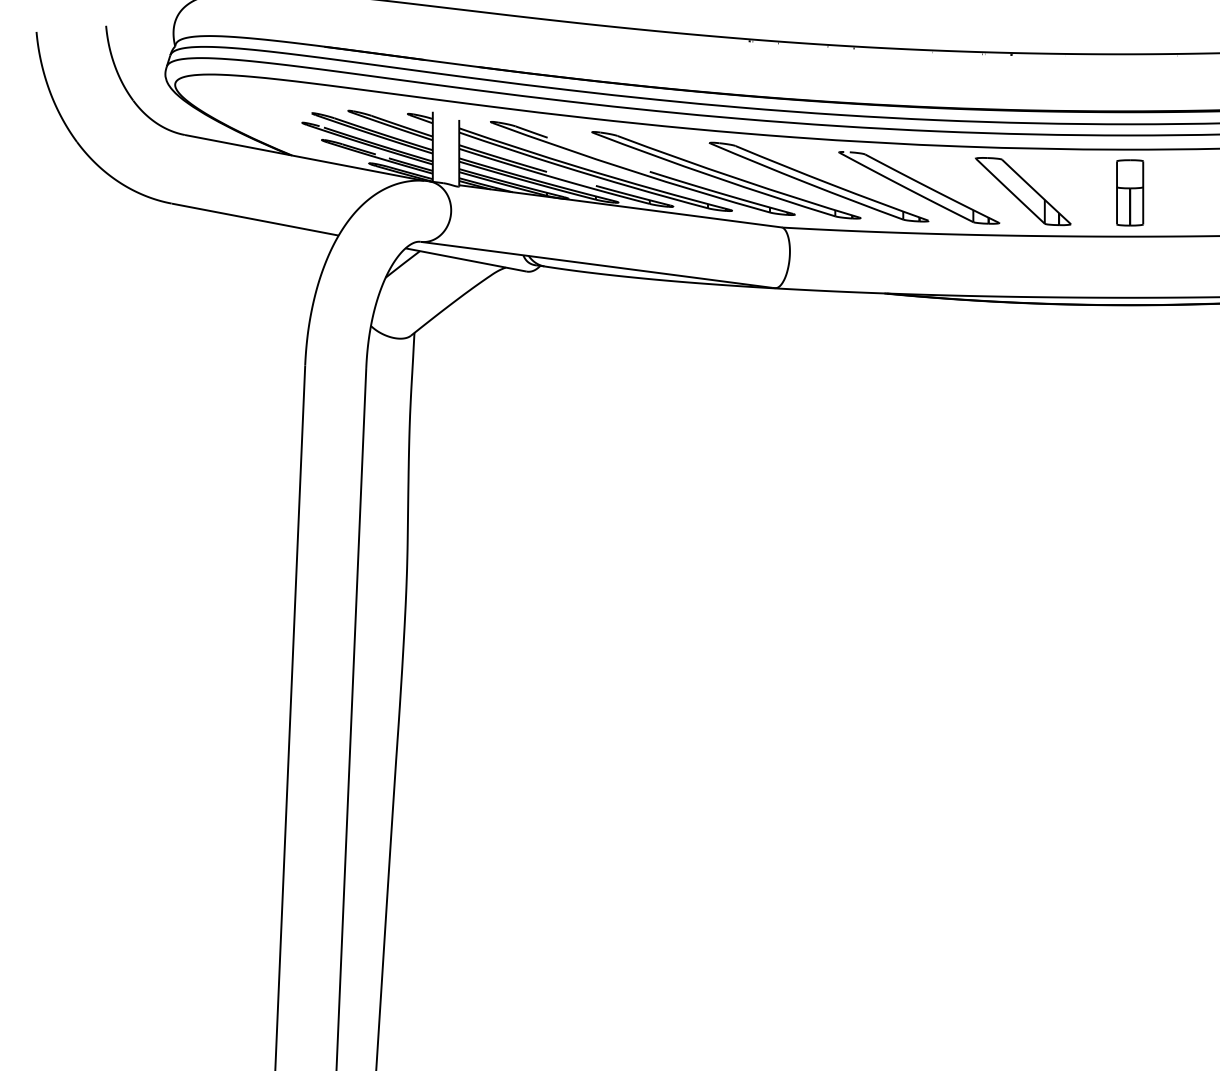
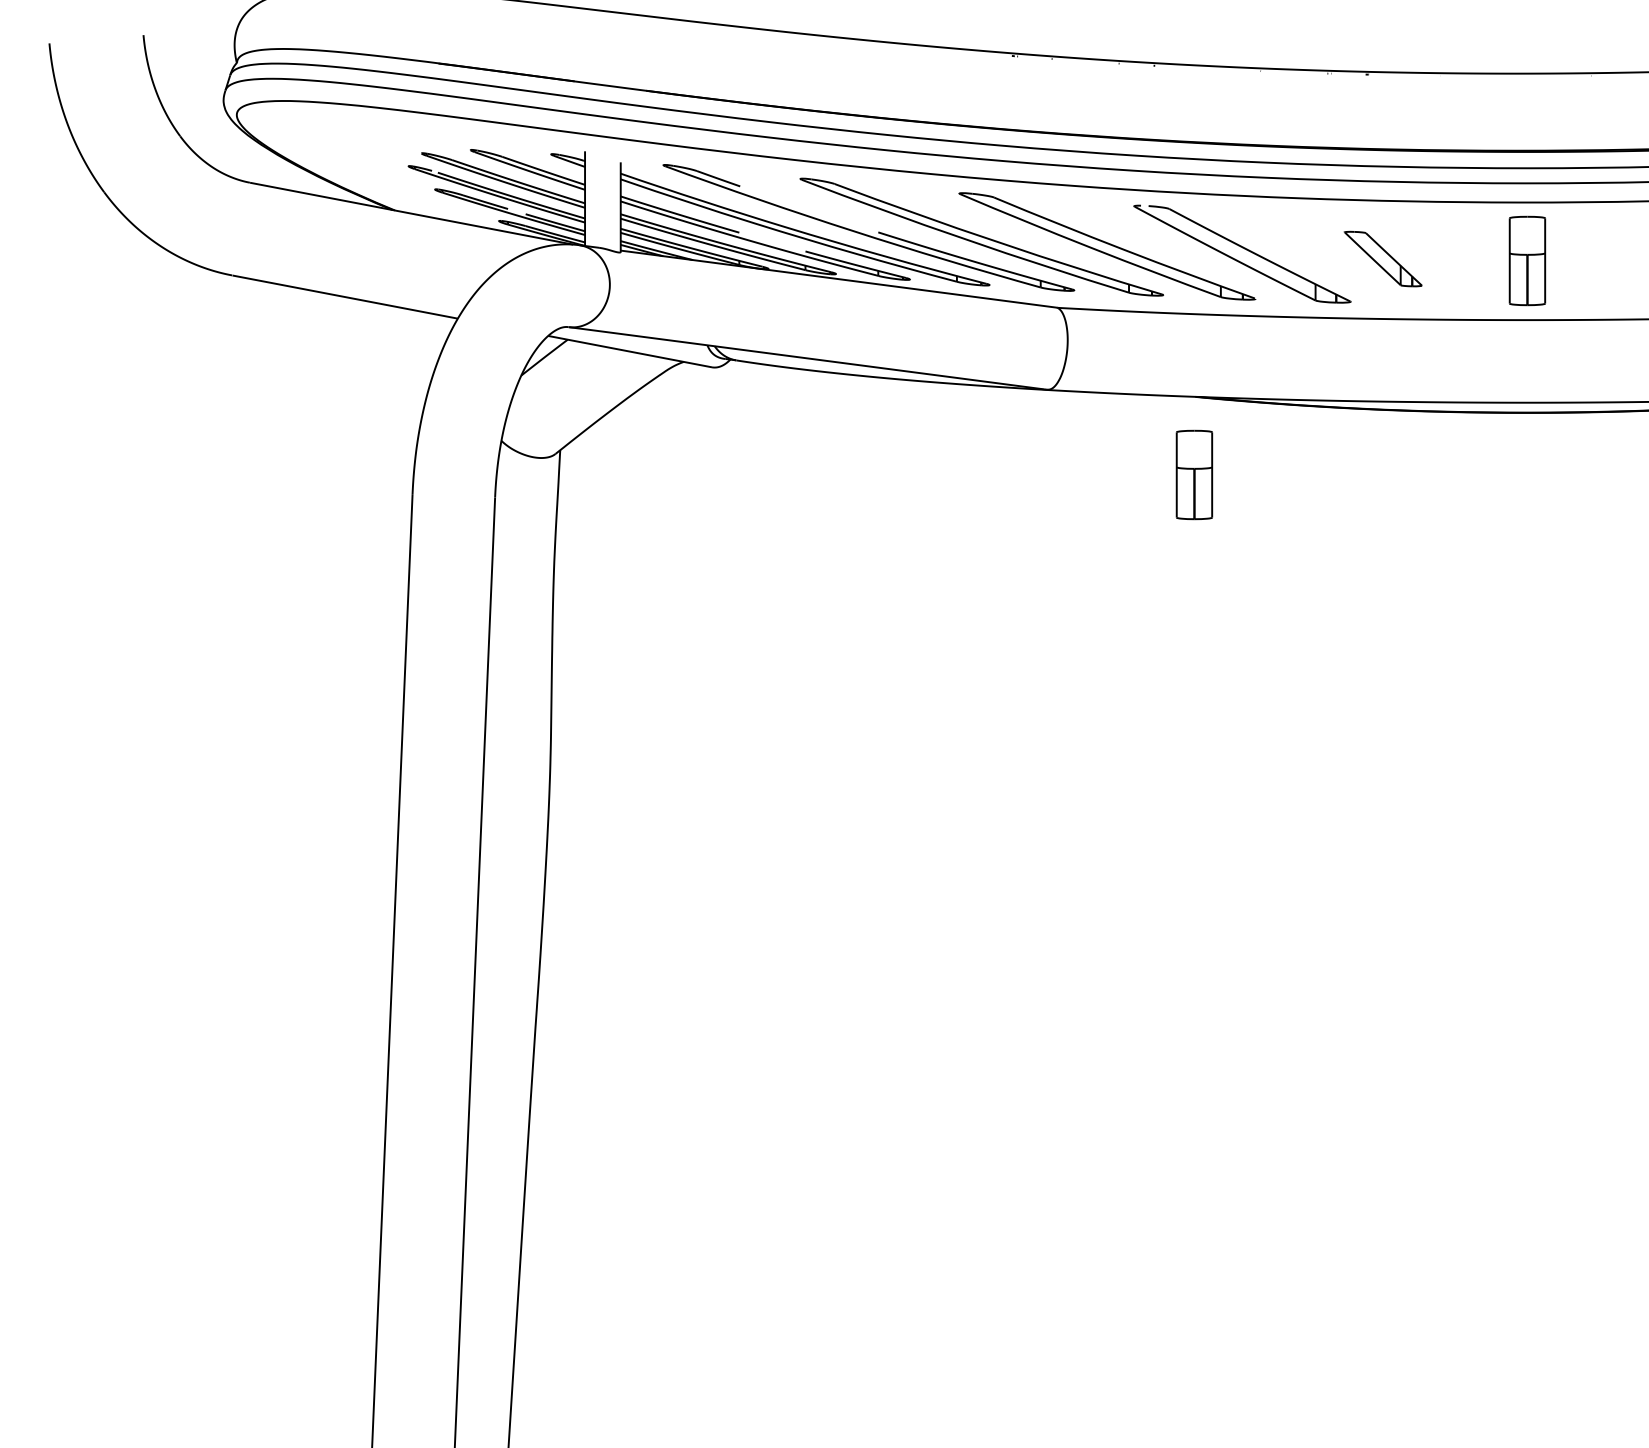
part: (1023, 191) -> (1383, 258), size x0.6
part: (883, 350) -> (1194, 474), added

